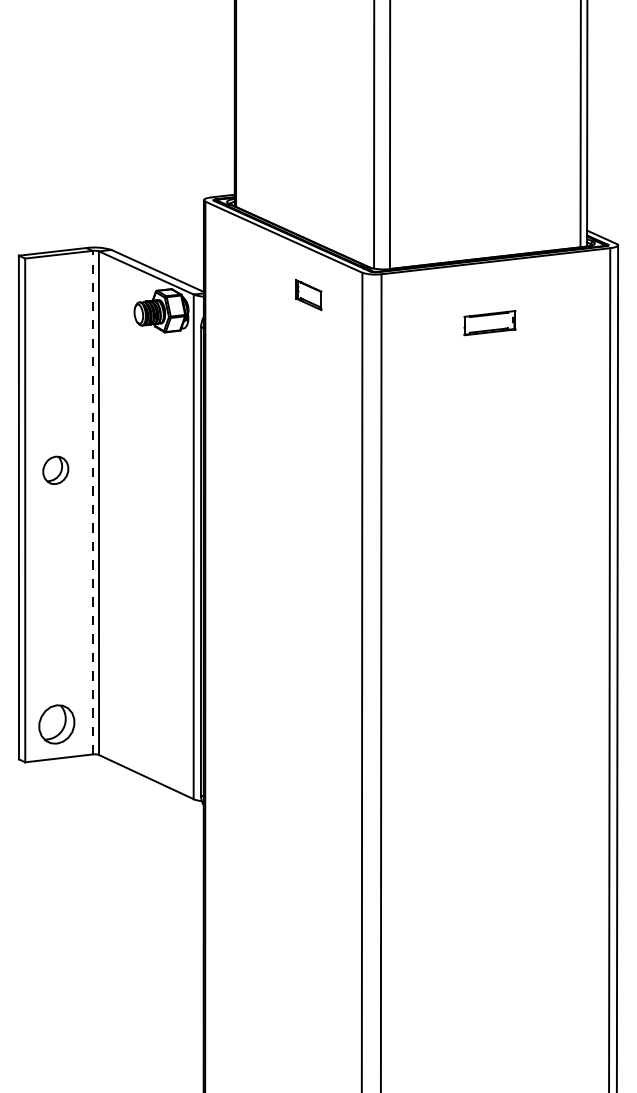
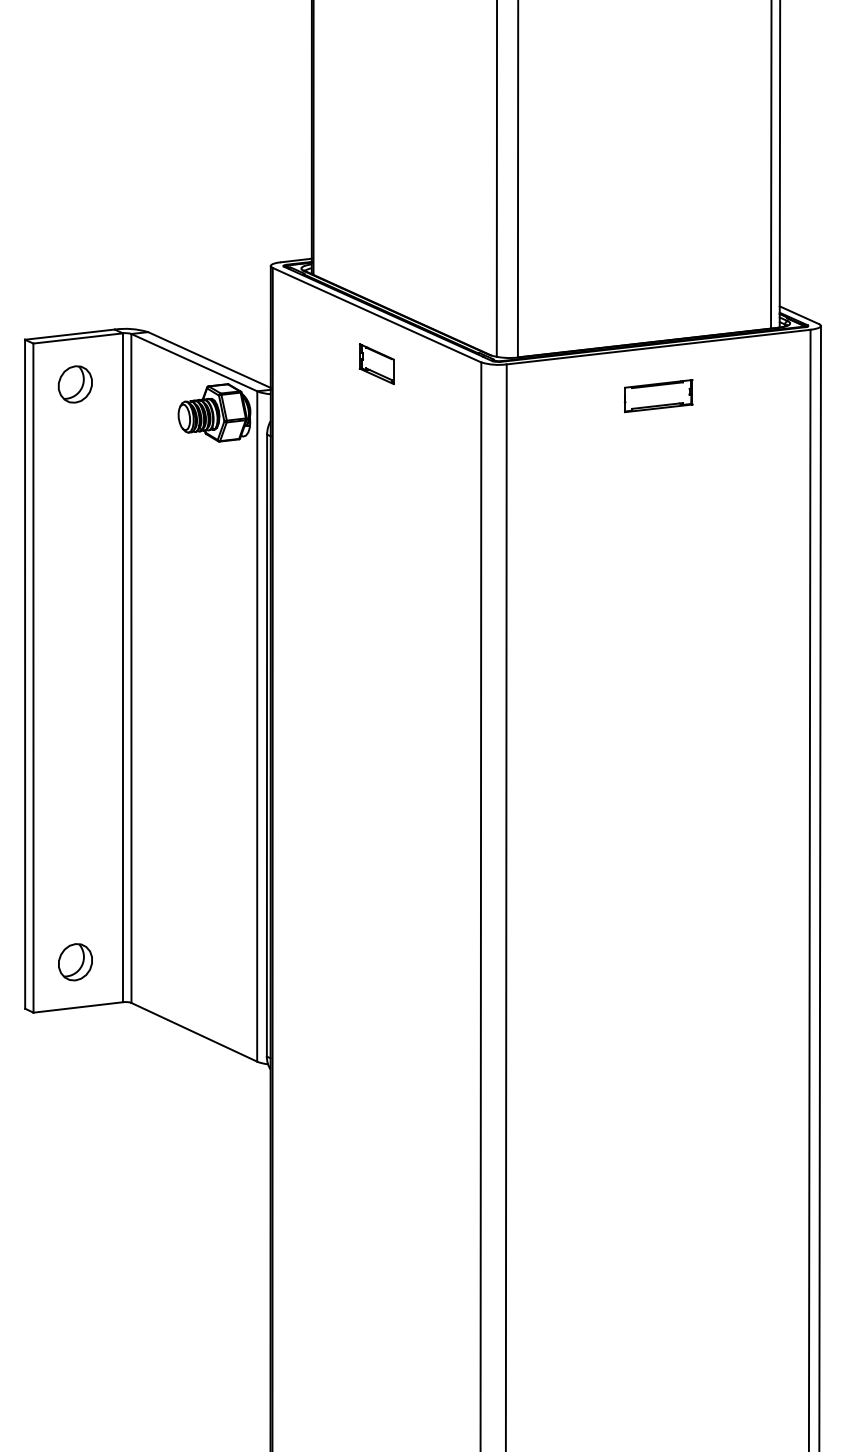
part: (308, 295) -> (376, 364), moved
part: (489, 323) -> (658, 396), moved
part: (55, 469) -> (74, 383), moved
line: (92, 502) -> (122, 667), dashed -> solid
part: (56, 723) -> (74, 961), size x0.71

